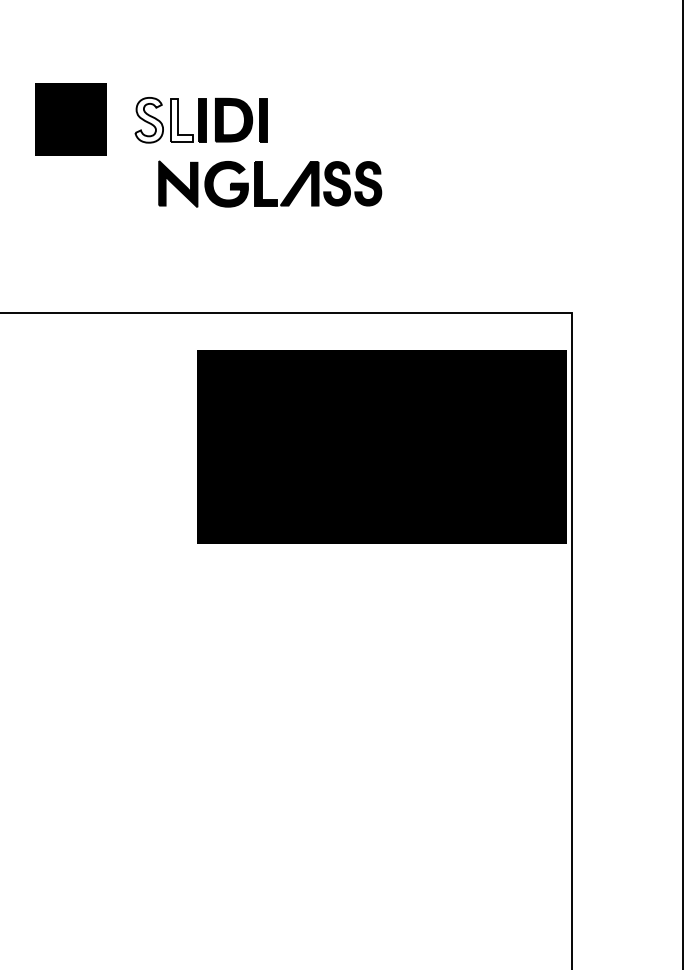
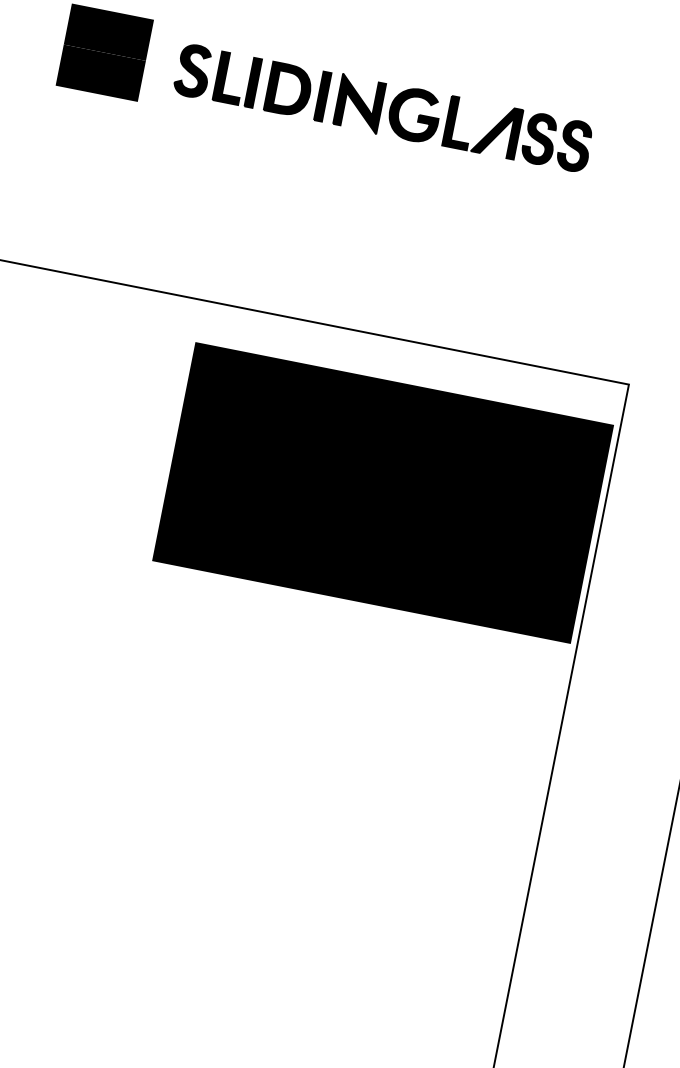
fill: (149, 119) -> (193, 70), added
fill: (181, 119) -> (229, 77), added
part: (262, 183) -> (455, 122), moved

